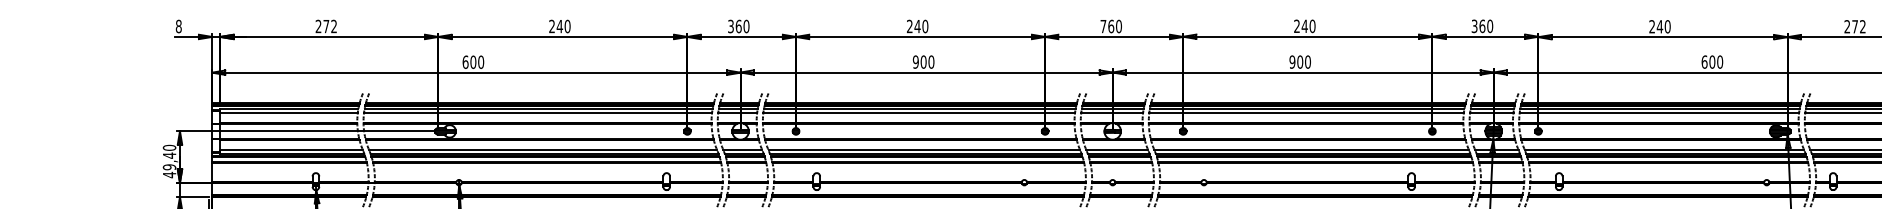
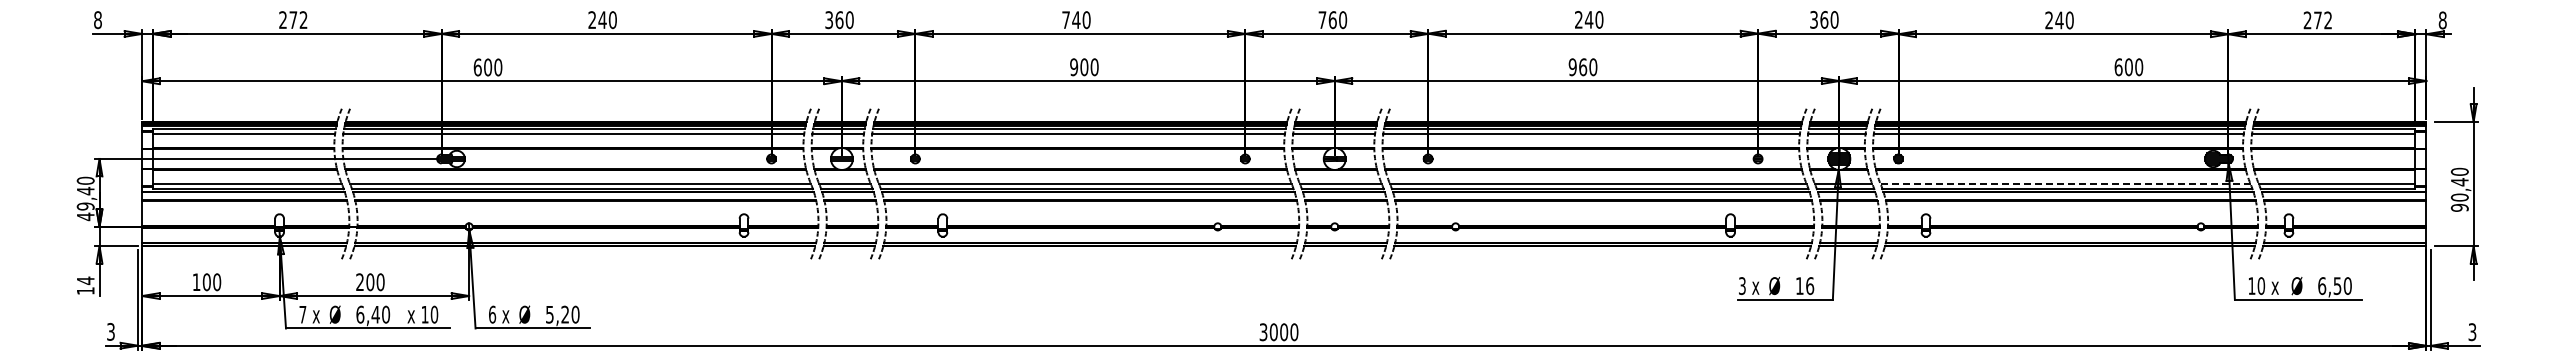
text: (909, 26) -> (1065, 19), 240 -> 740
text: (1300, 61) -> (1583, 66), 900 -> 960
line: (1664, 149) -> (2065, 183), solid -> dashed

